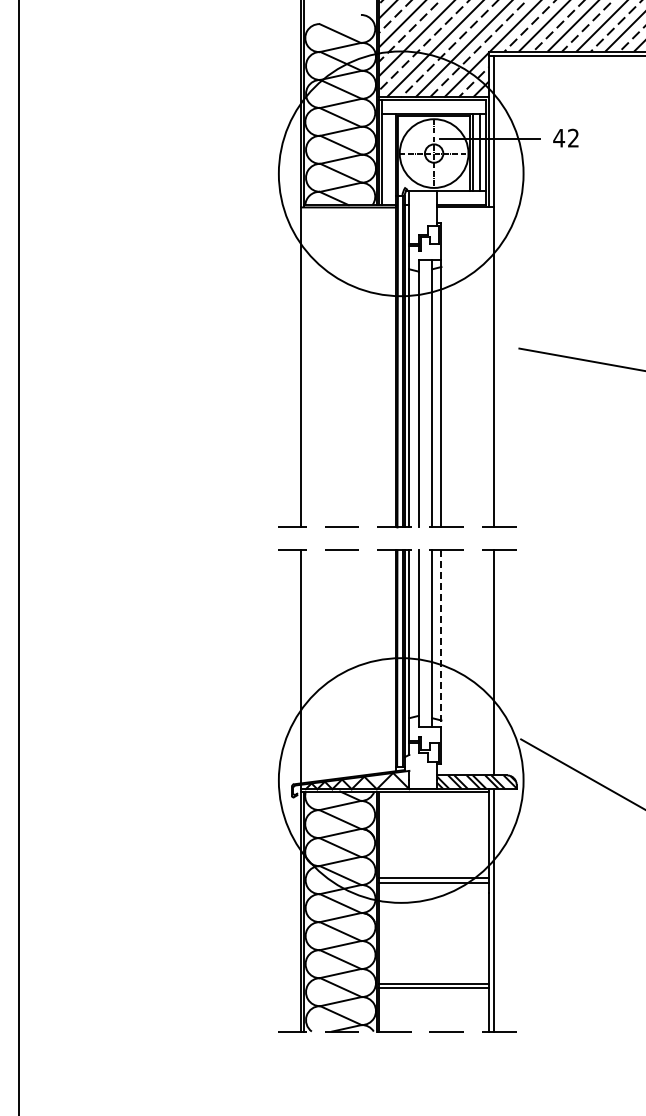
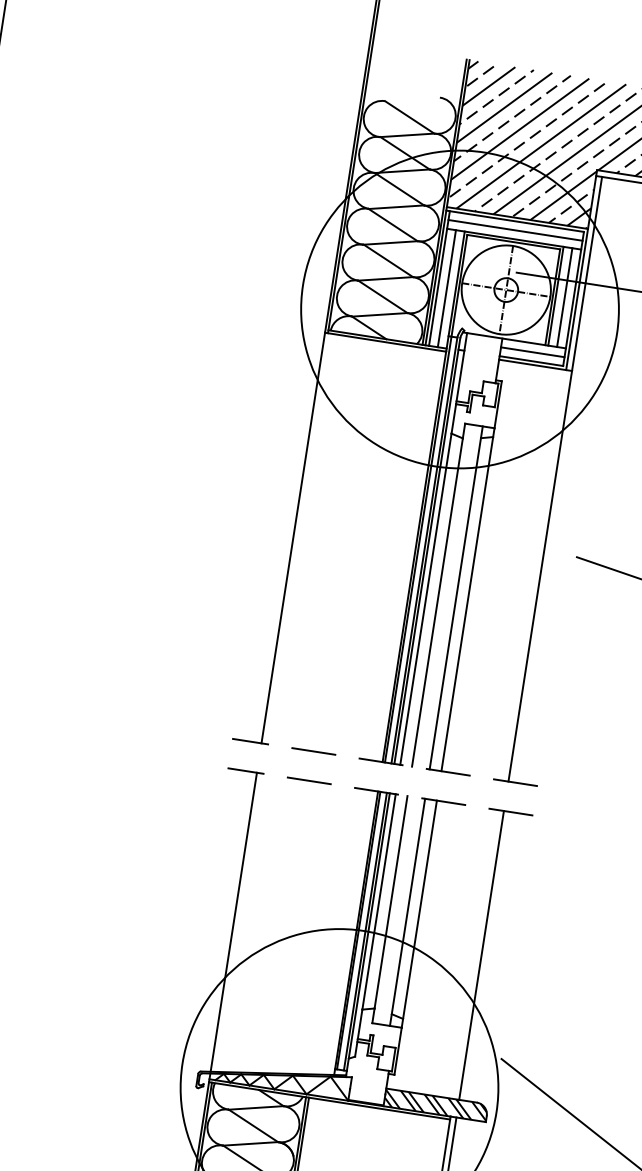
line: (433, 107) -> (514, 230), added
line: (388, 159) -> (446, 288), added
line: (461, 197) -> (532, 351), added
line: (441, 638) -> (419, 913), dashed -> solid

